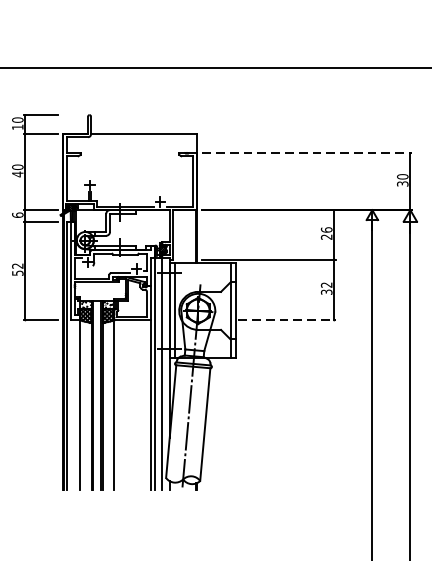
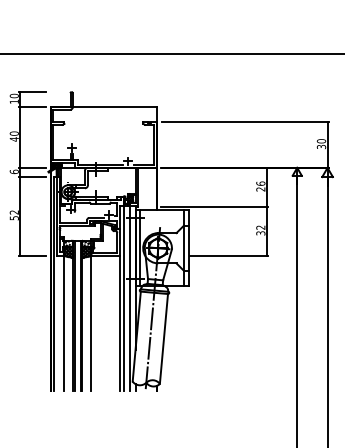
line: (307, 153) -> (245, 122), dashed -> solid
line: (287, 319) -> (229, 255), dashed -> solid

